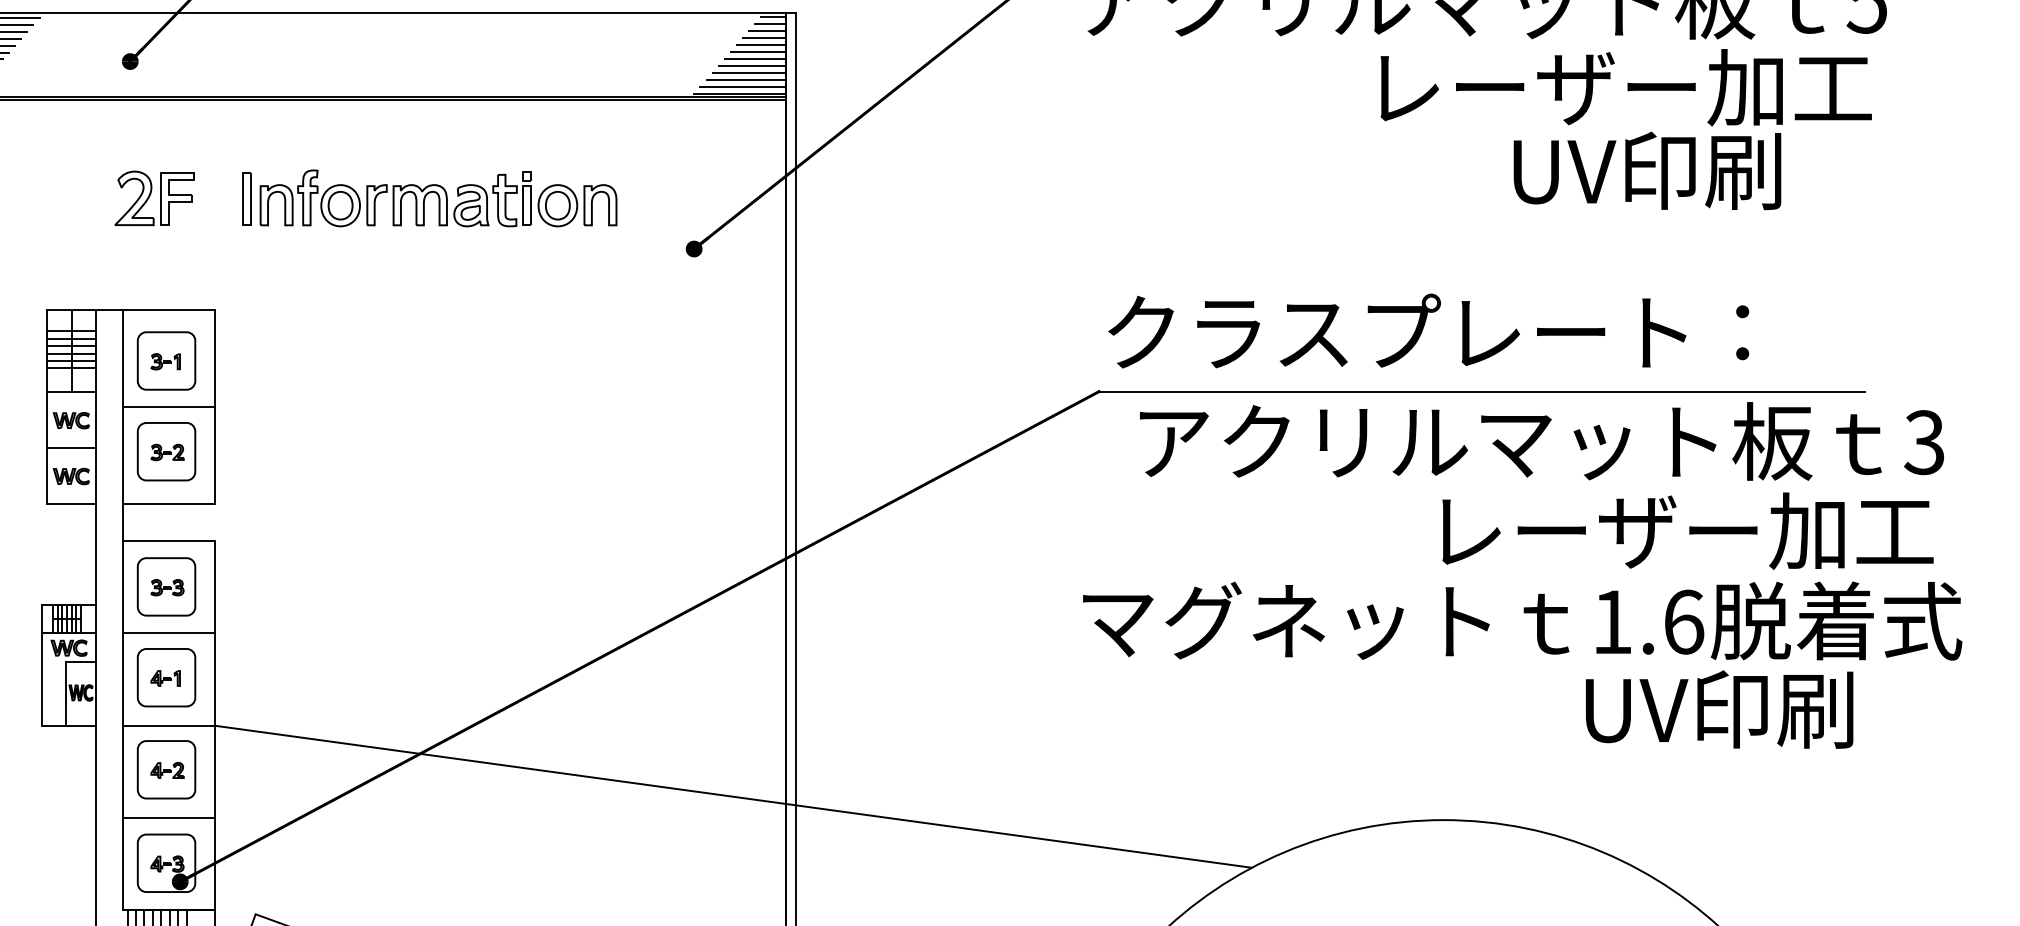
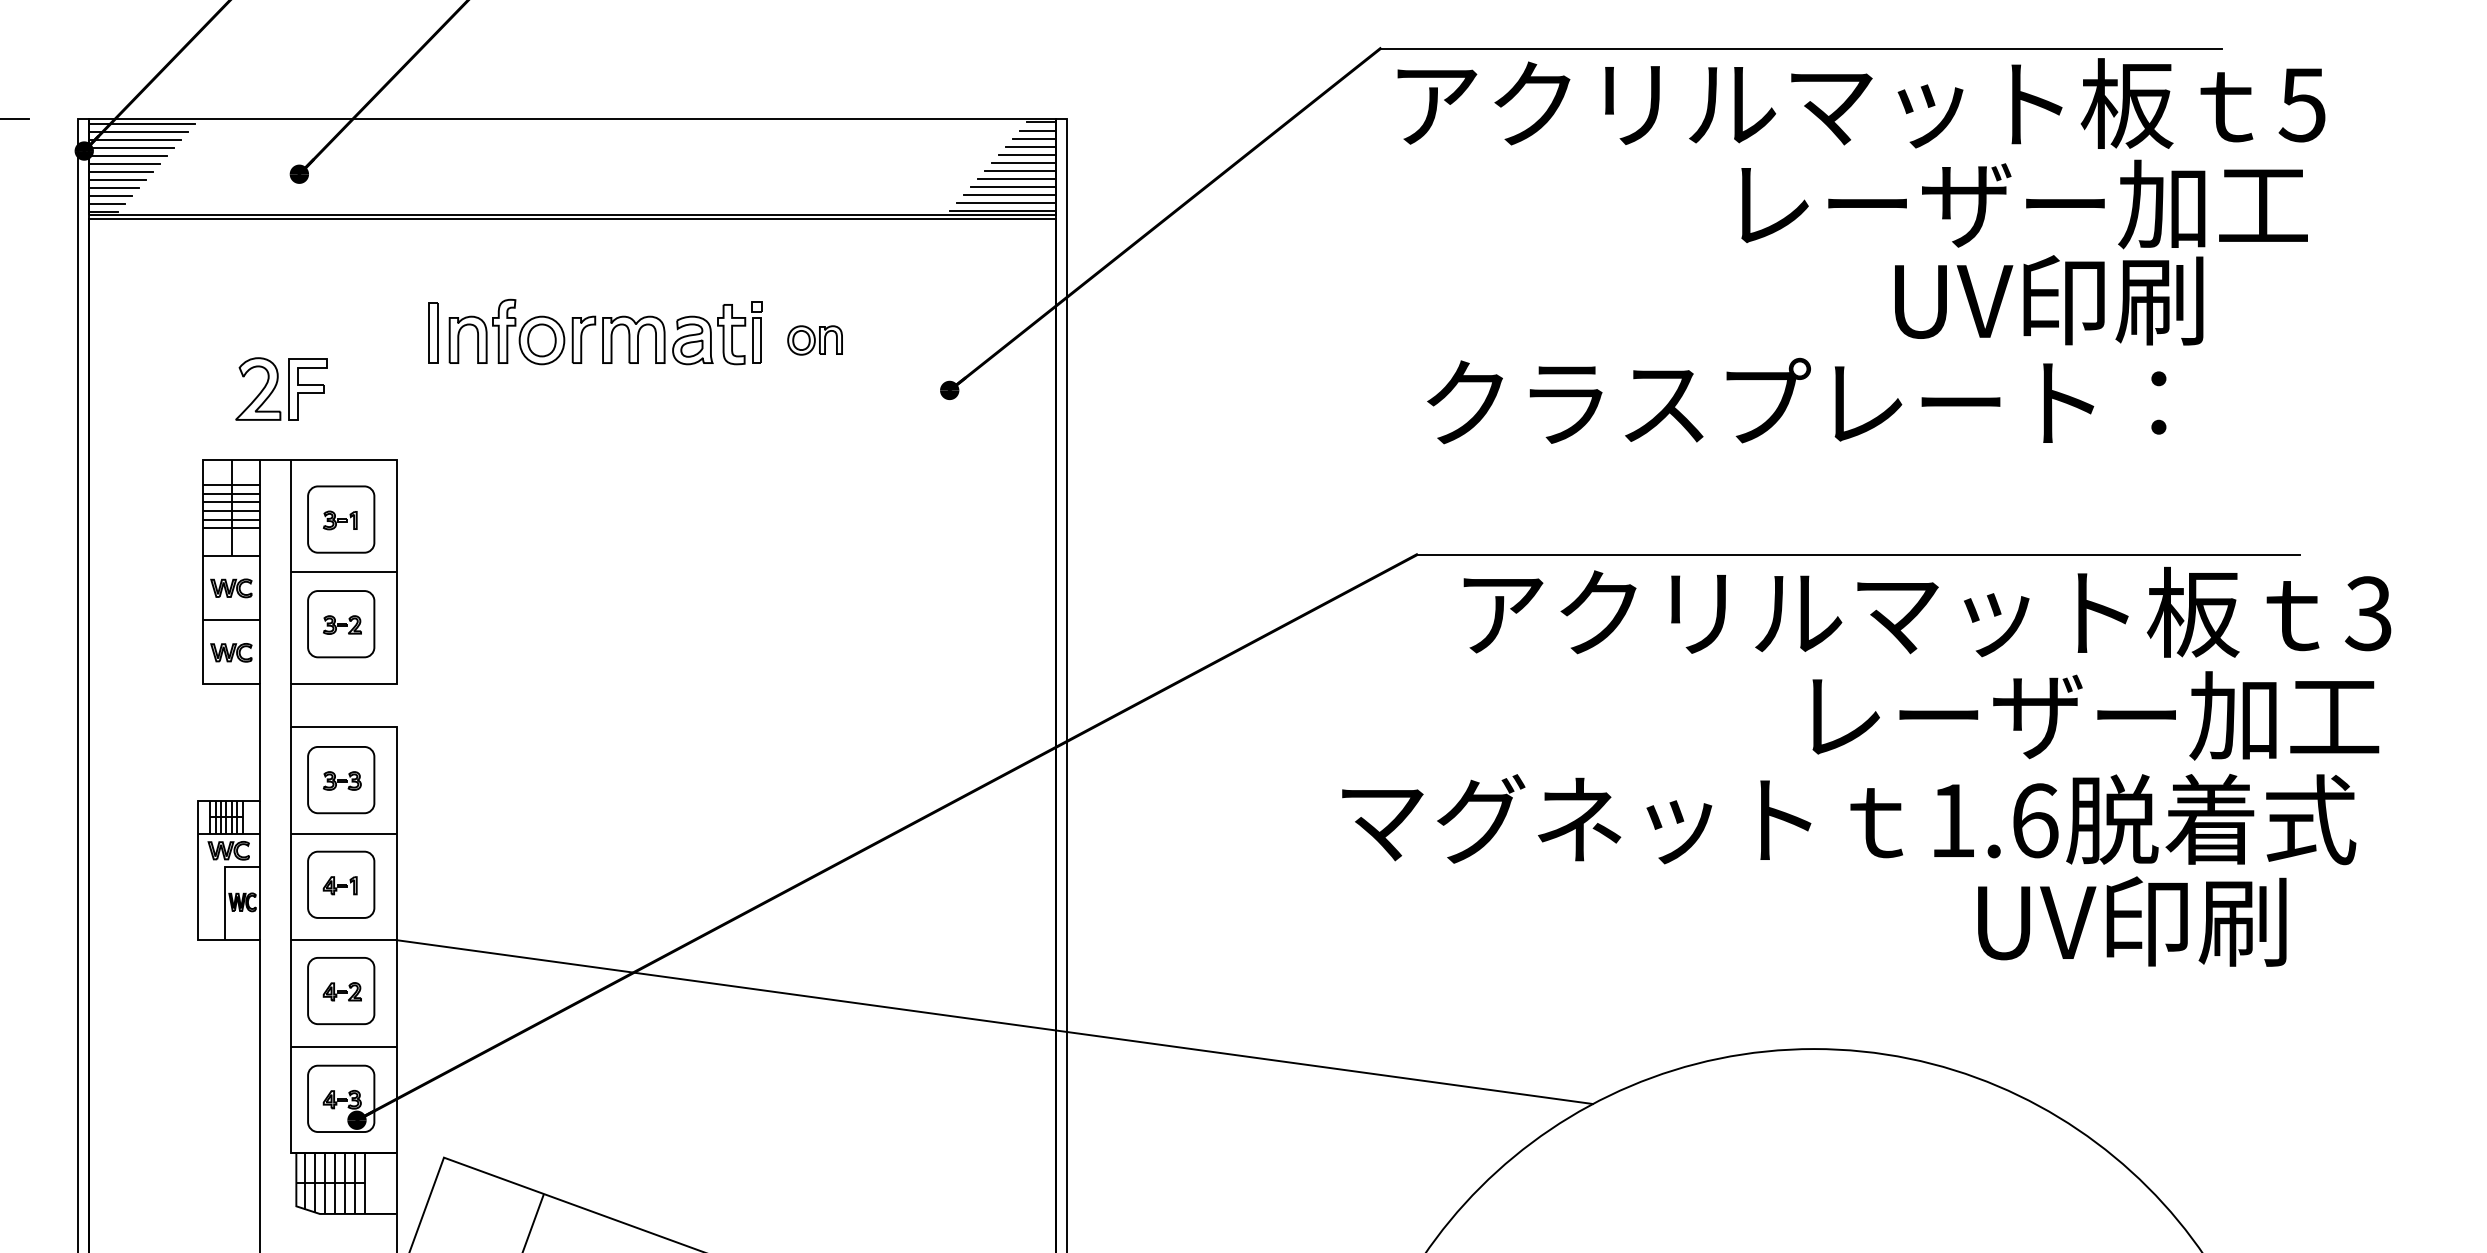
part: (154, 197) -> (281, 388), moved
part: (576, 205) -> (814, 340), size x0.6
text: (1428, 330) -> (1796, 400), moved
text: (1522, 621) -> (1849, 819), moved

